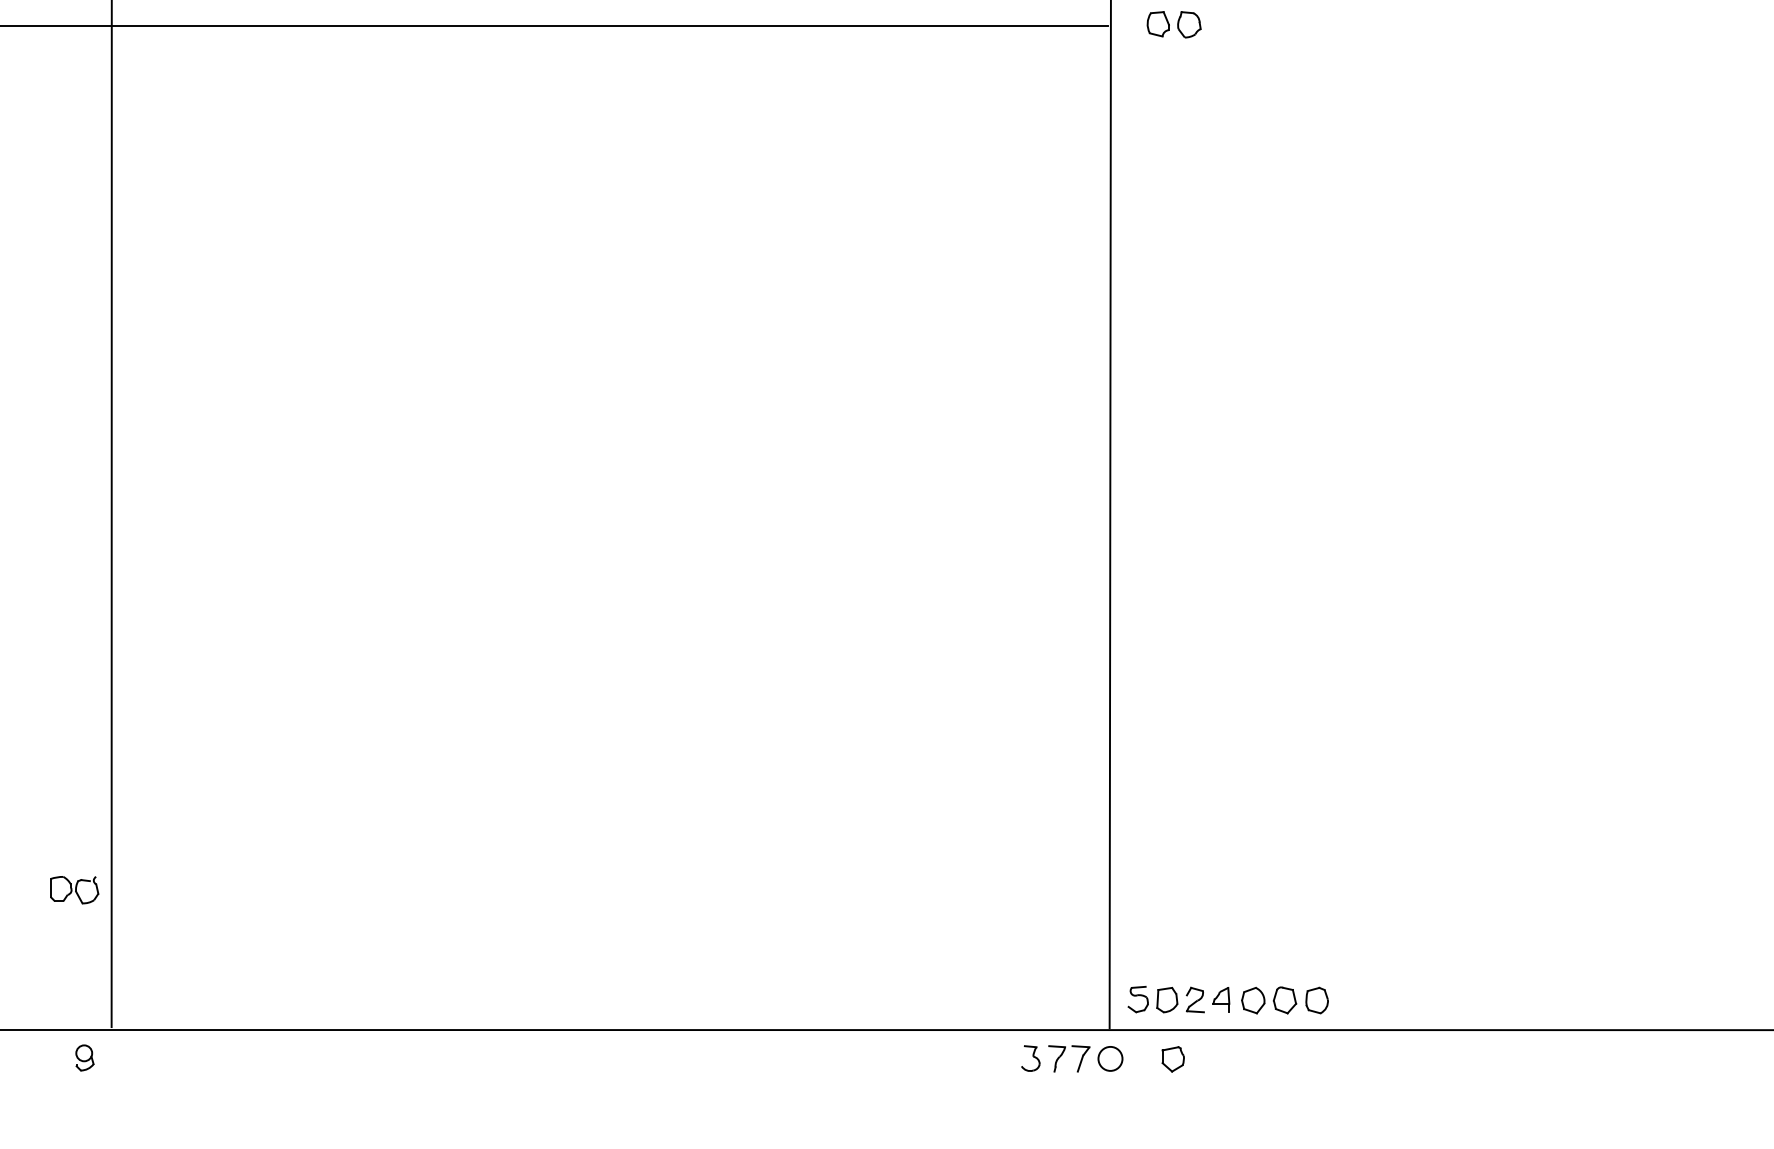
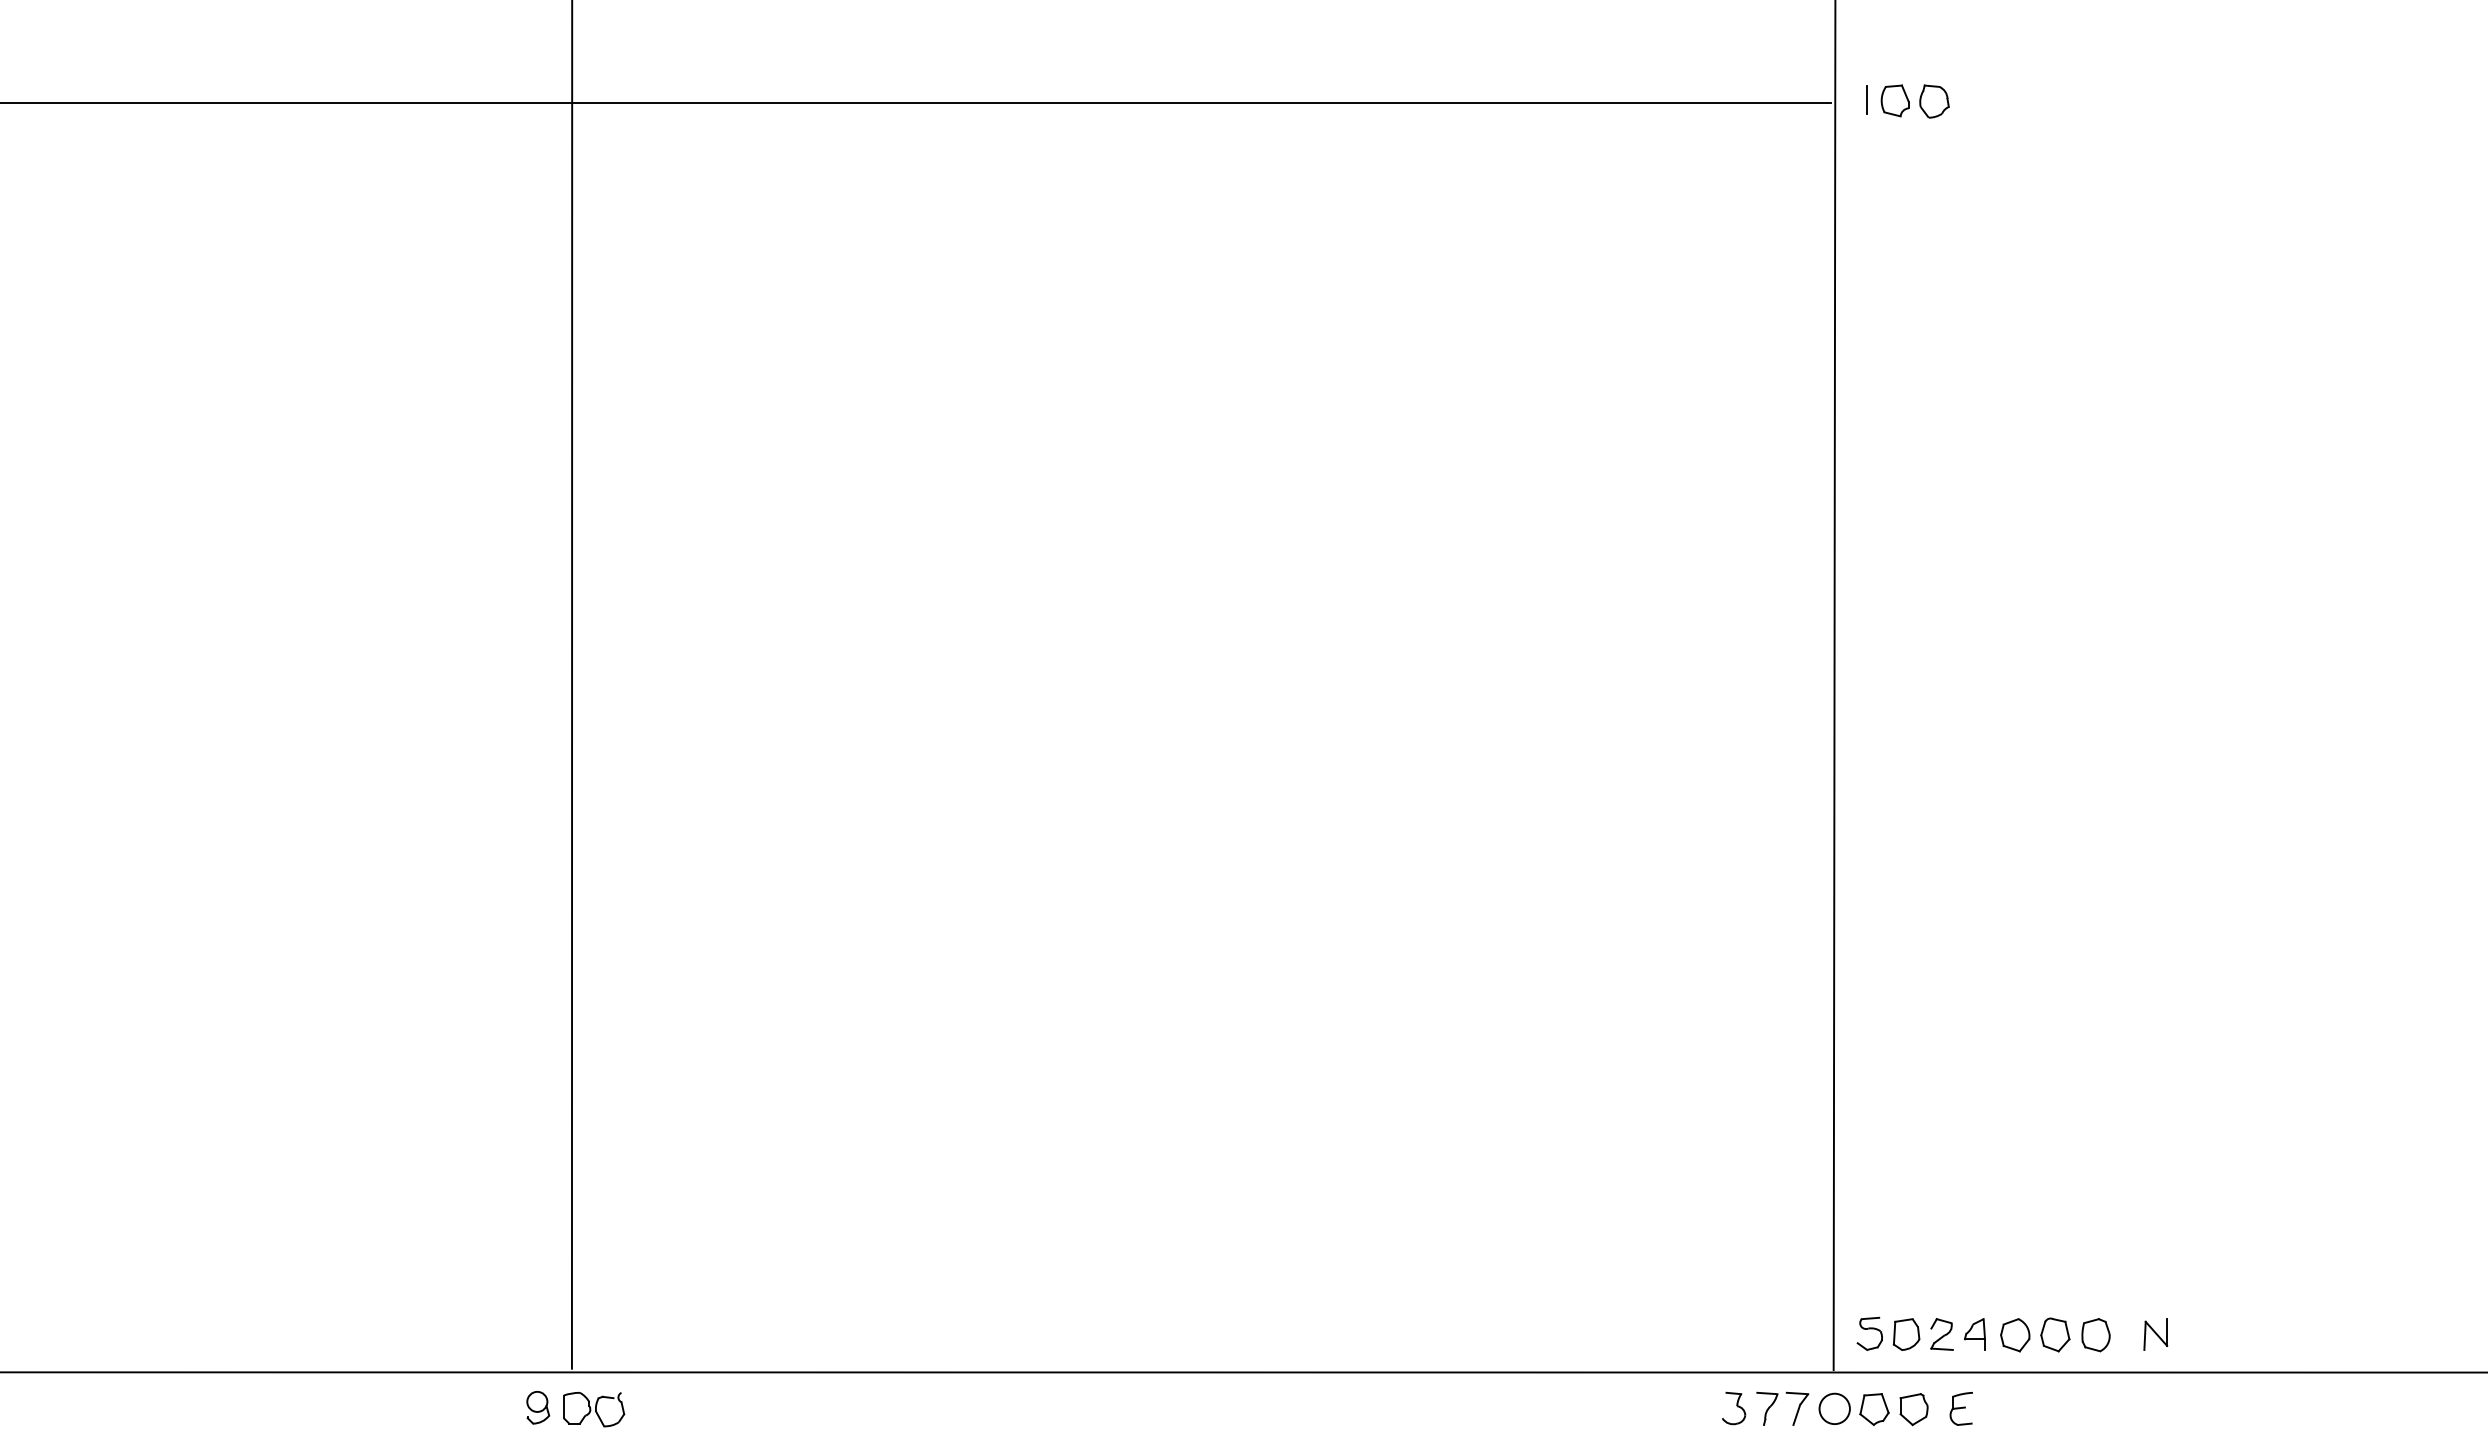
line: (1136, 23) -> (1867, 99), added
part: (74, 890) -> (594, 1409), moved
part: (1364, 1000) -> (2155, 1334), added
part: (1209, 1058) -> (1960, 1408), added
part: (1141, 1059) -> (1874, 1409), added

